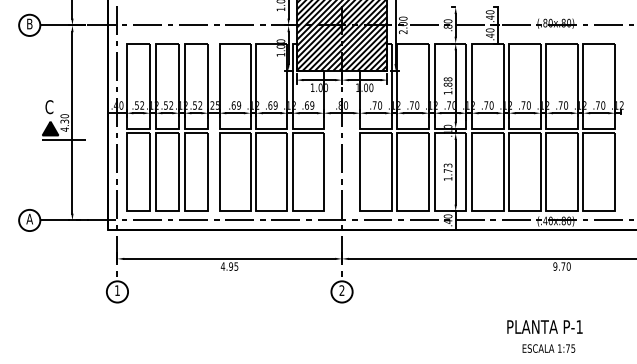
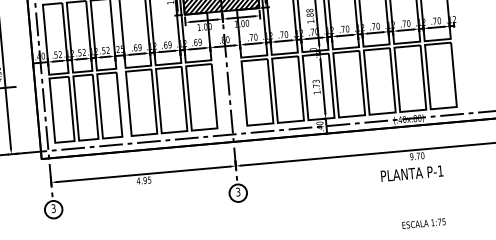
text: (117, 290) -> (53, 208), 1 -> 3
text: (341, 290) -> (237, 192), 2 -> 3
text: (544, 326) -> (411, 173), moved
text: (548, 348) -> (423, 223), moved

